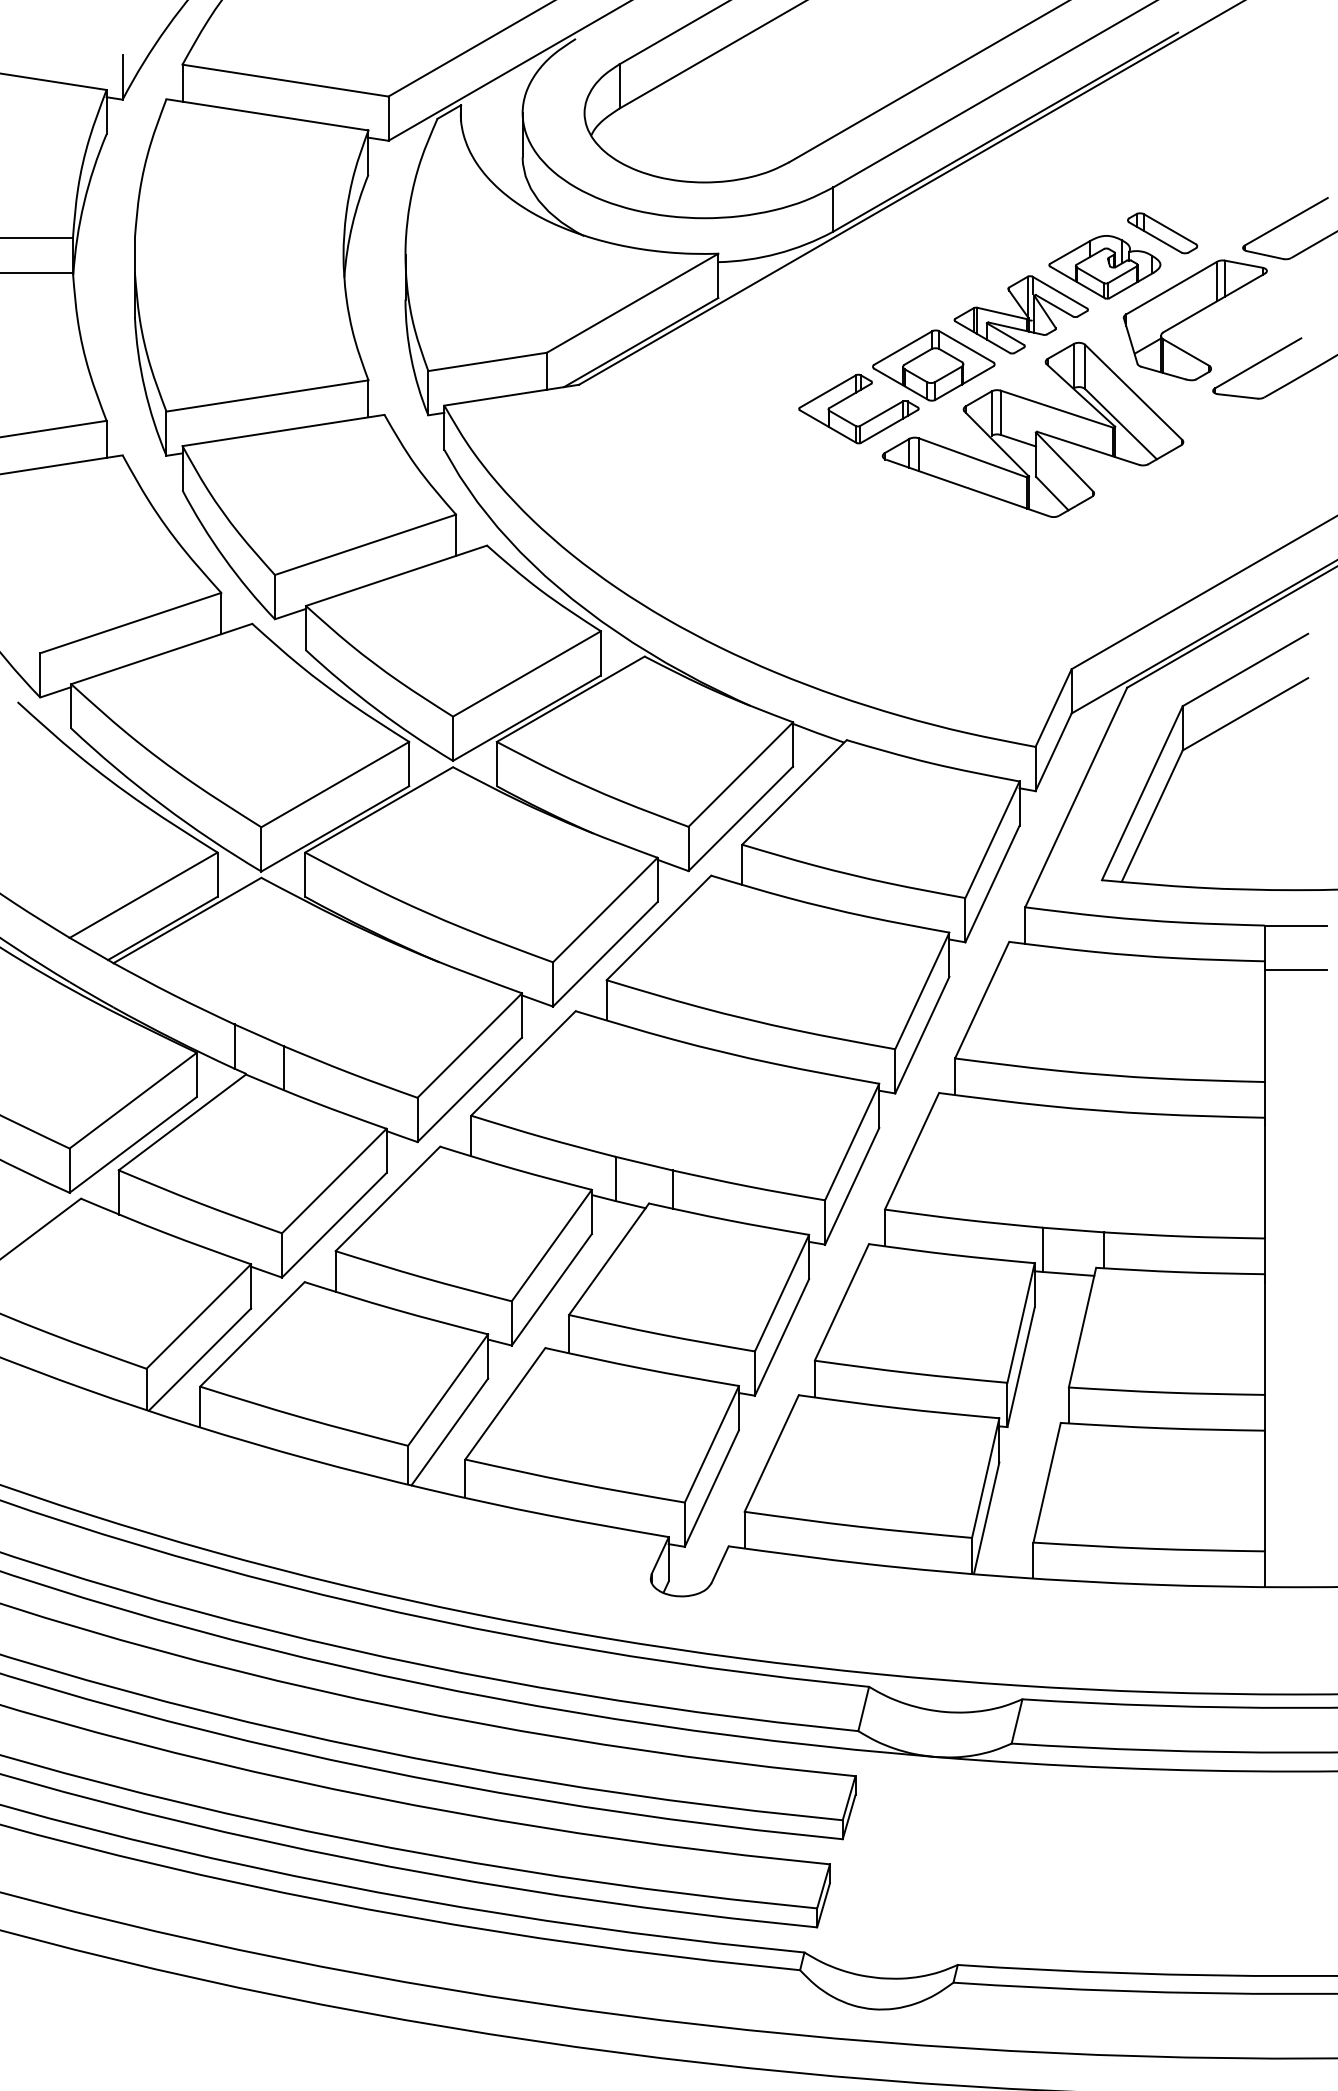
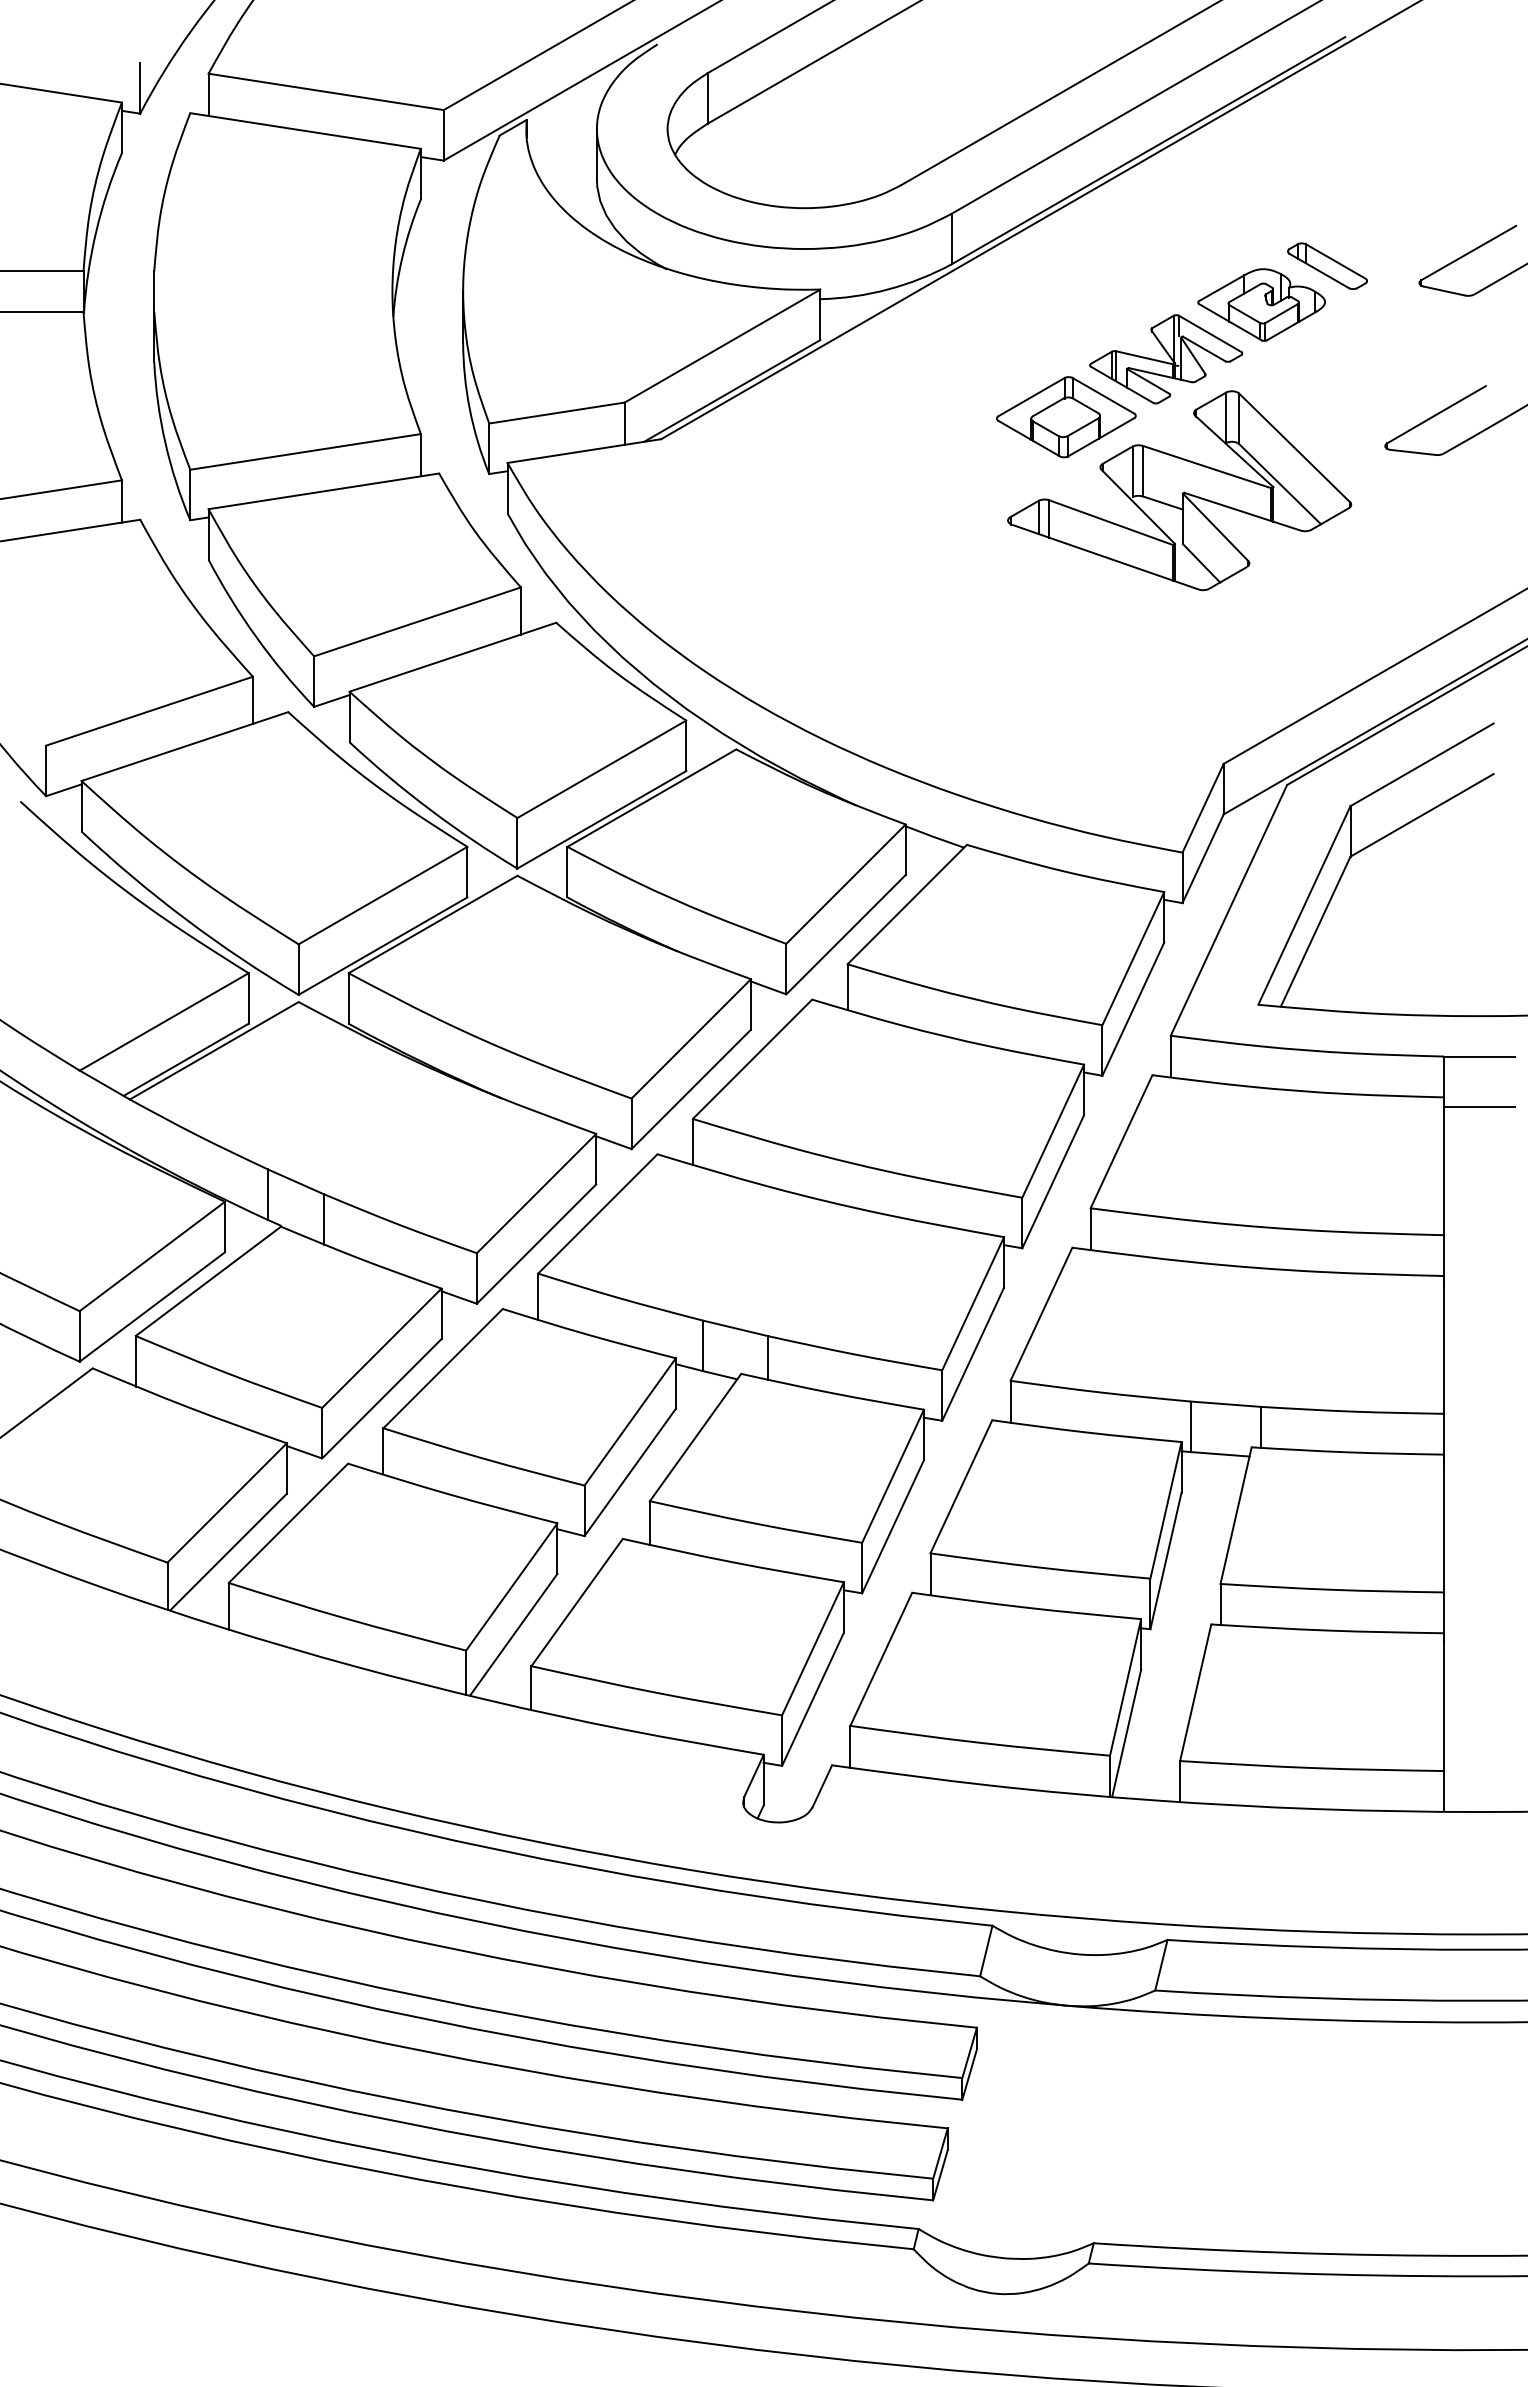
part: (1194, 320) -> (1363, 365), removed
part: (851, 396) -> (972, 452), removed

